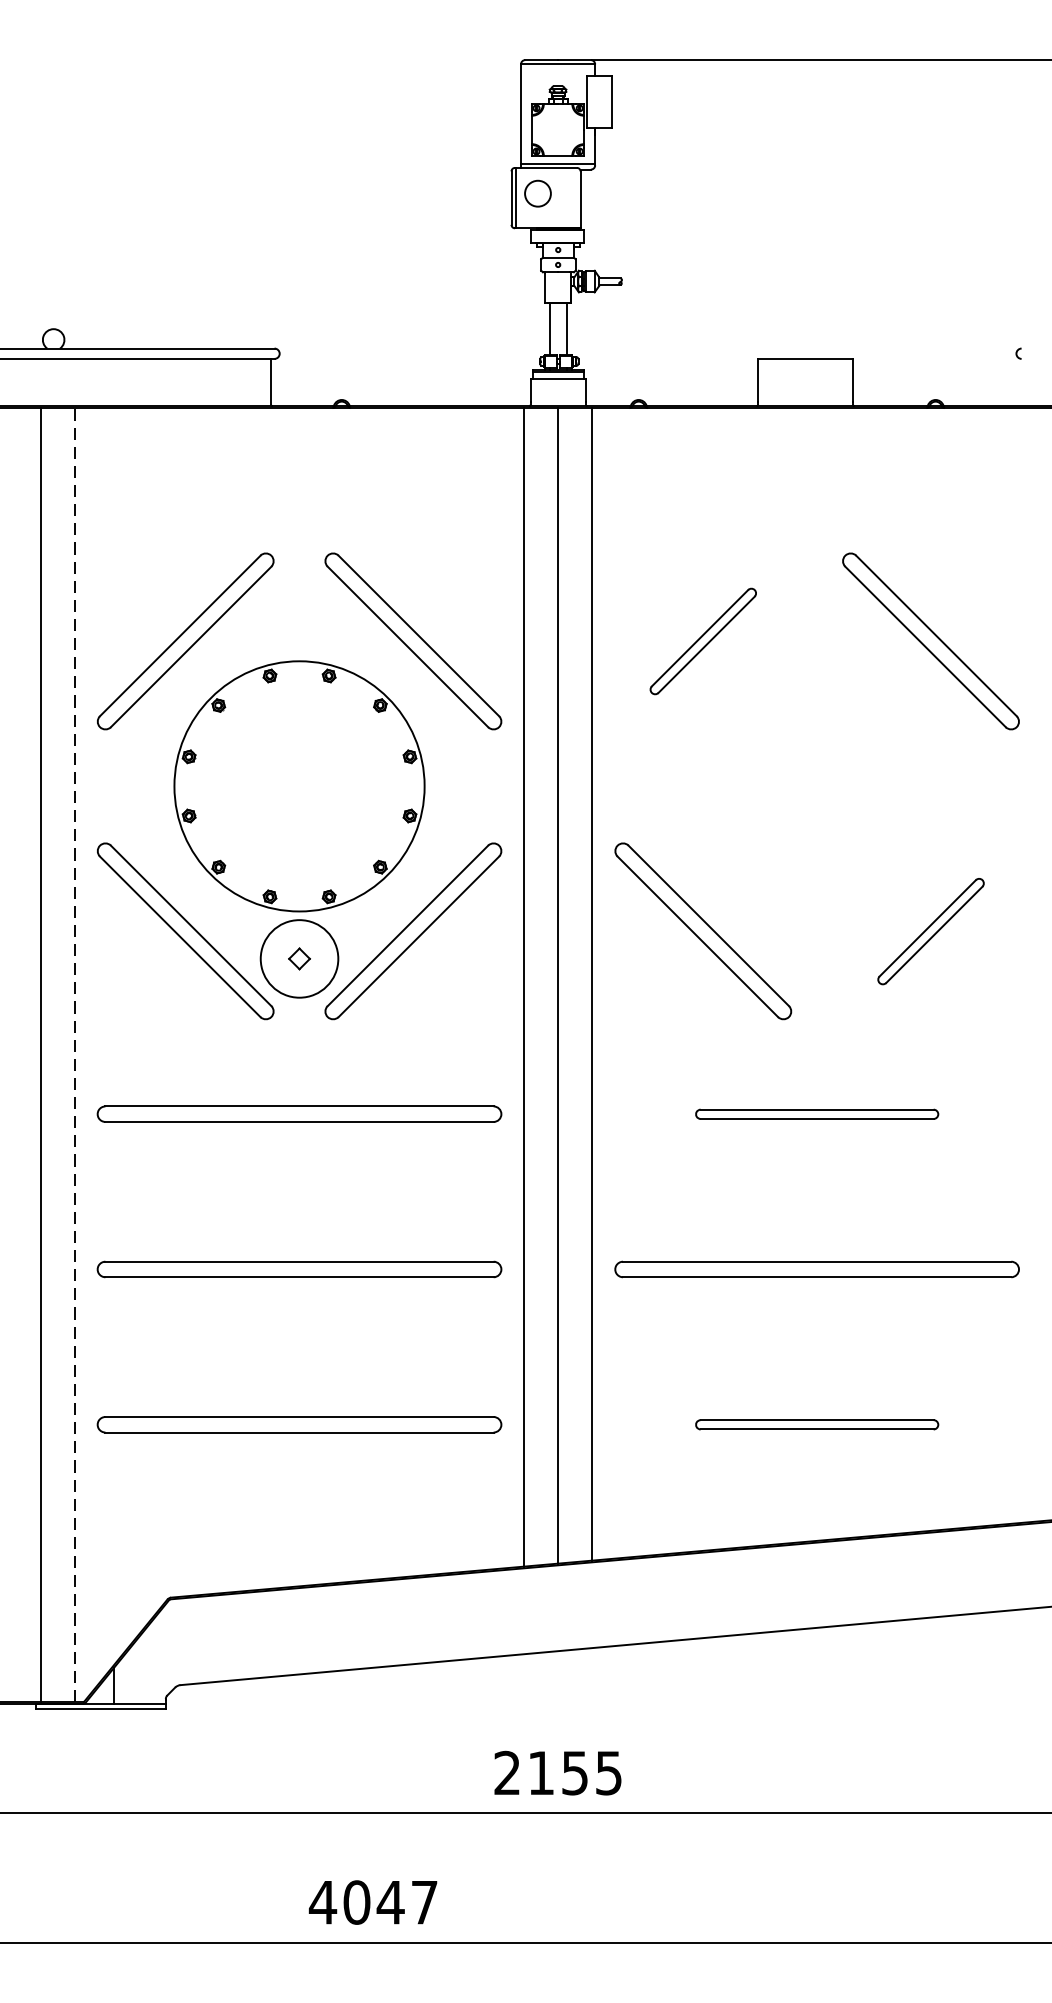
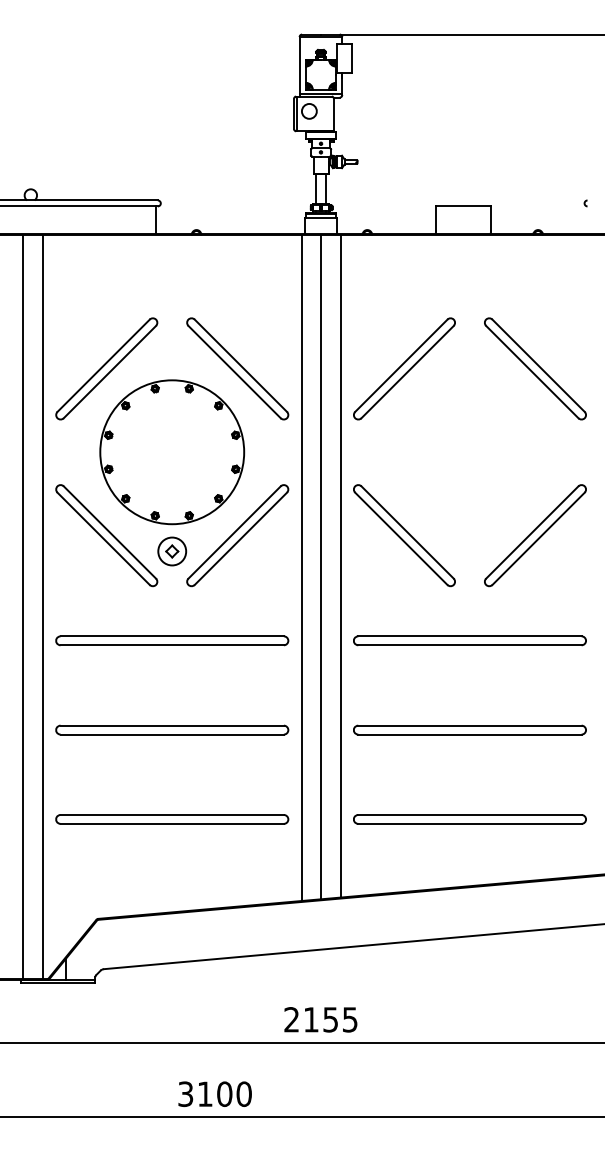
part: (703, 640) -> (404, 368), size x1.67
part: (931, 931) -> (535, 535), size x1.67
circle: (299, 958) -> (172, 551), size x0.62
line: (73, 1054) -> (42, 606), dashed -> solid
part: (816, 1113) -> (469, 640), size x1.67
part: (816, 1424) -> (469, 819), size x1.67
text: (372, 1903) -> (214, 1094), 4047 -> 3100

